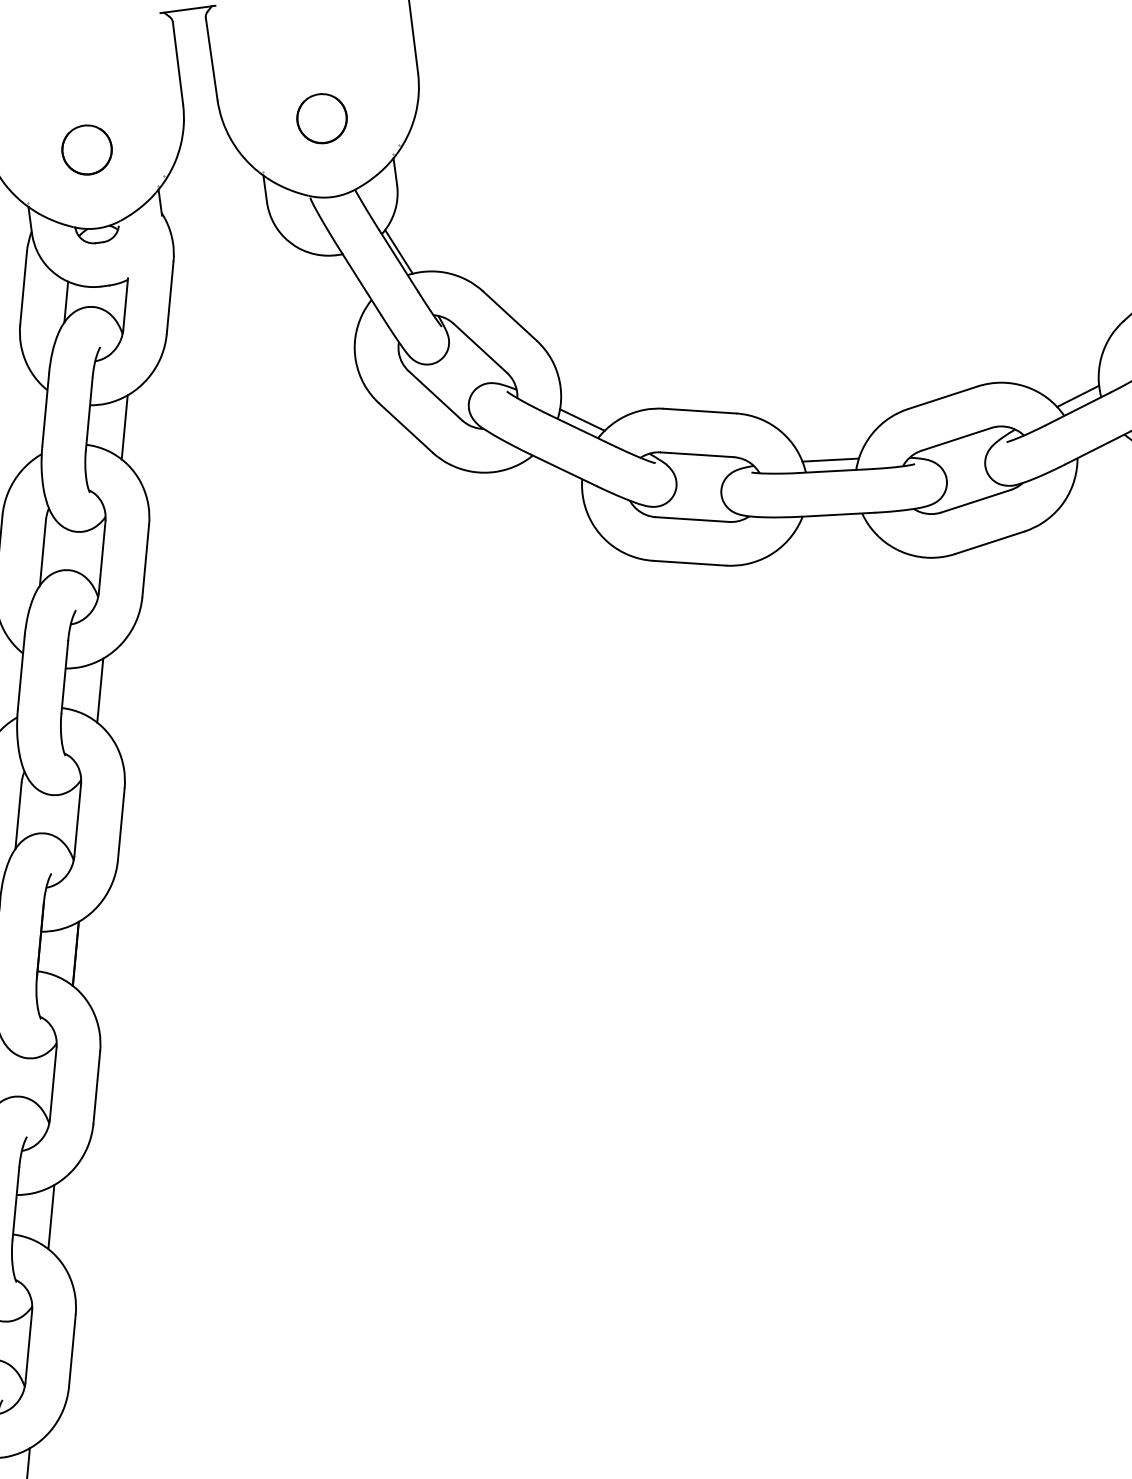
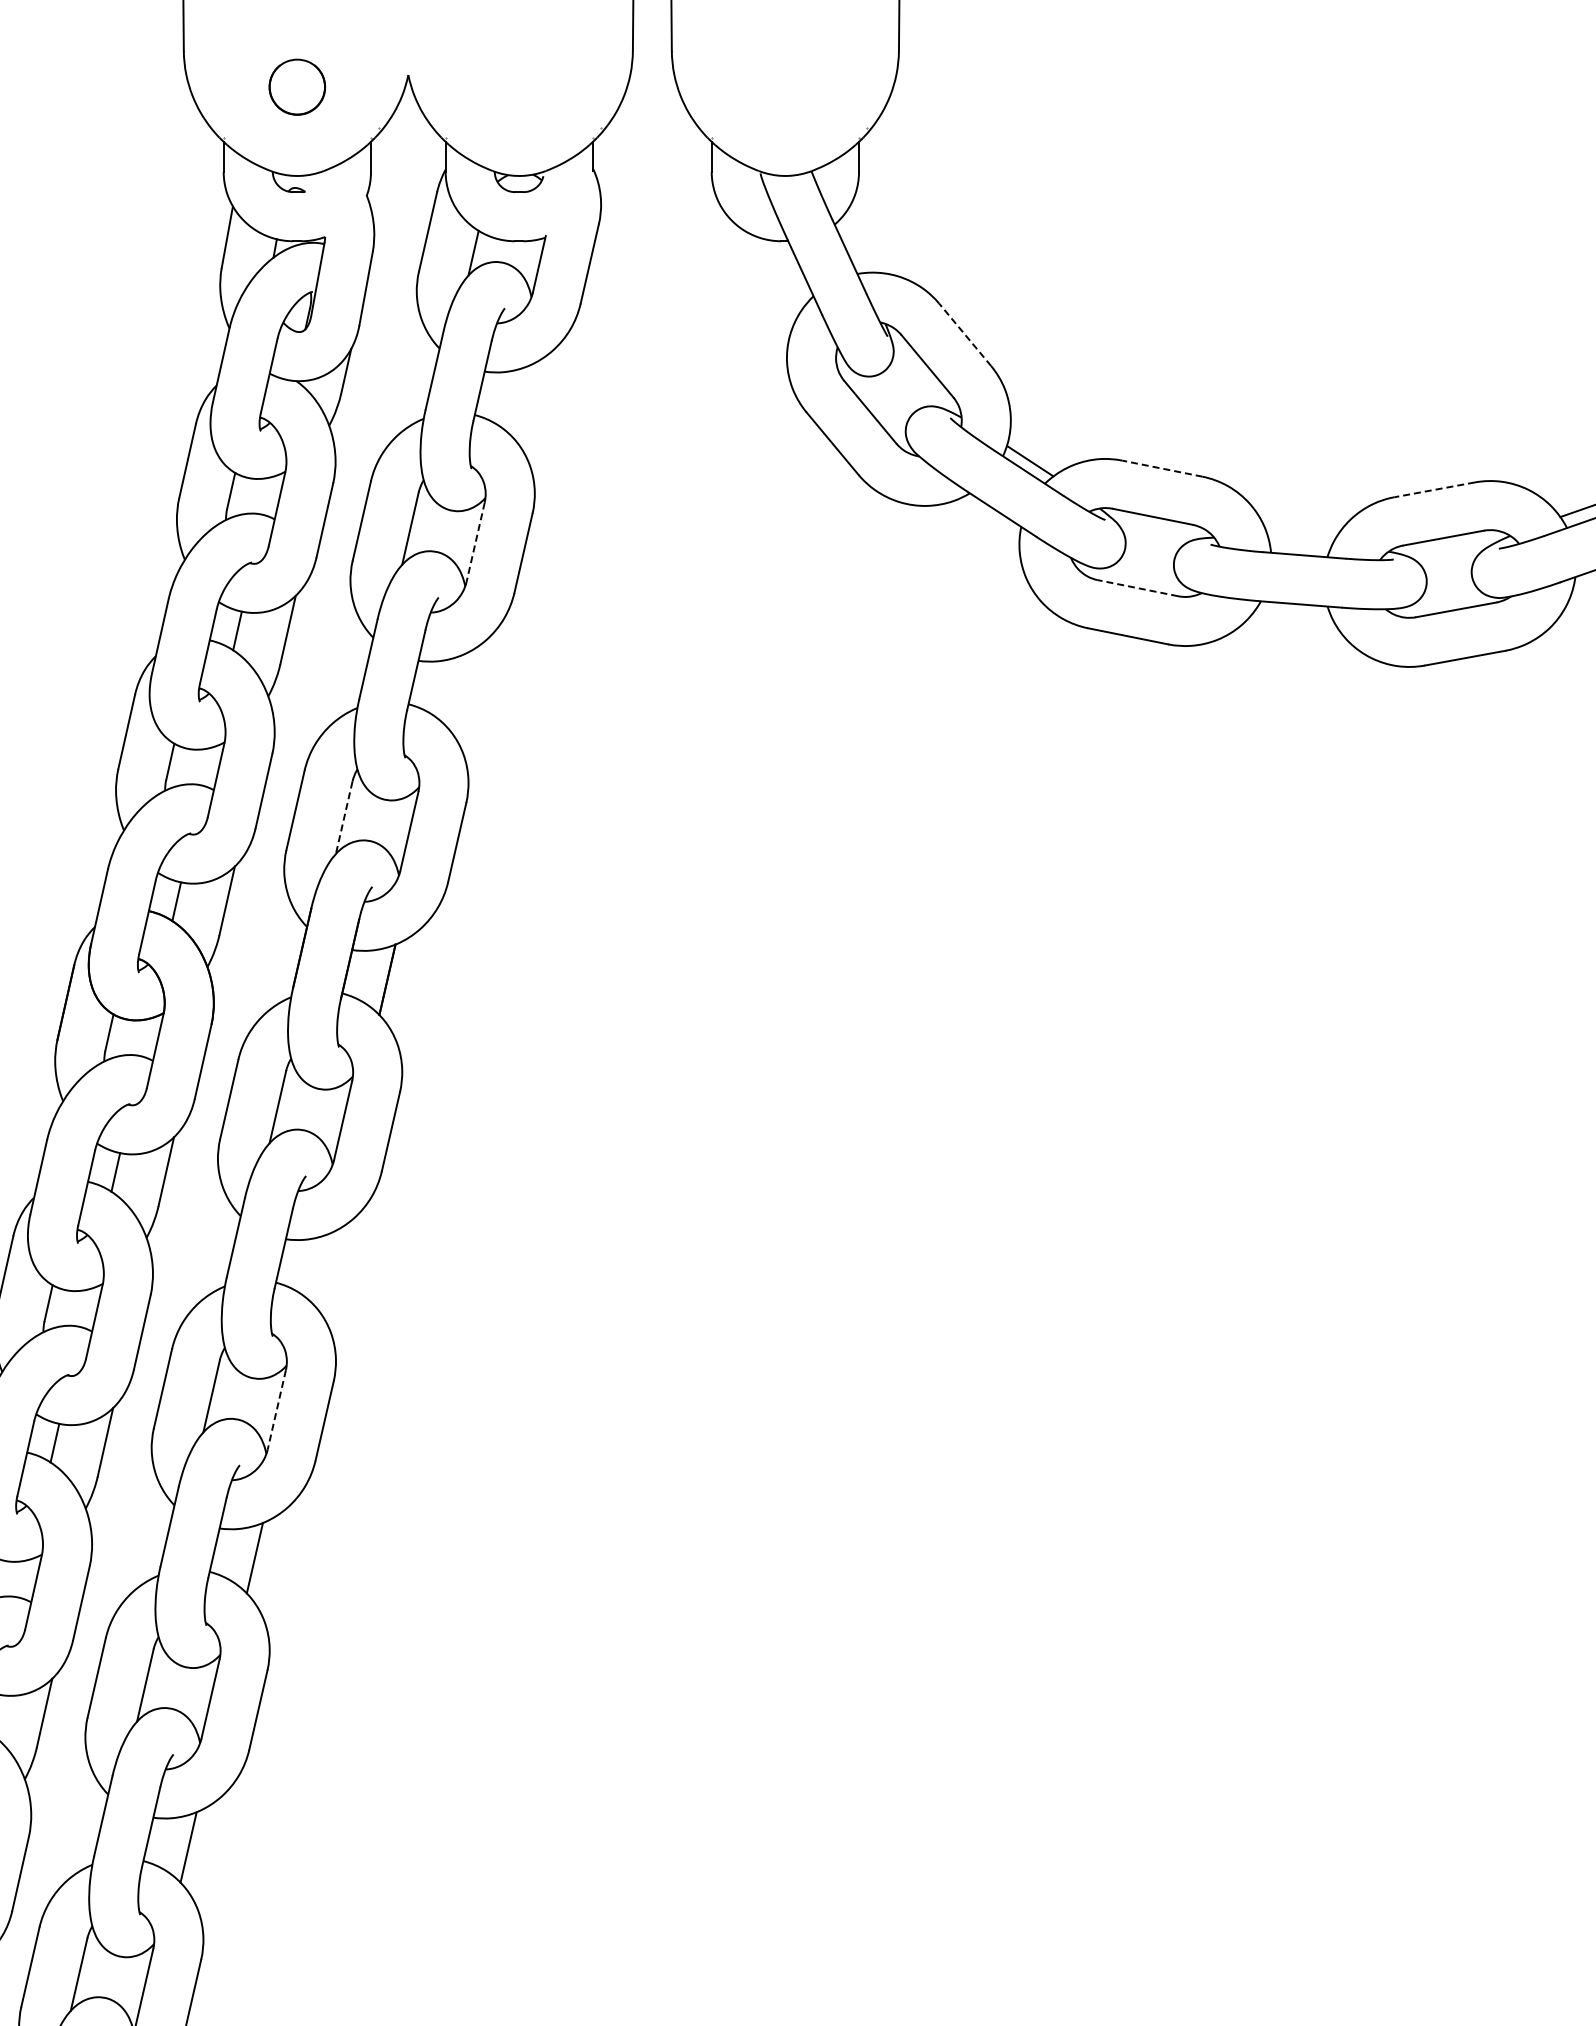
part: (322, 118) -> (785, 86), removed
part: (86, 149) -> (518, 86), removed
line: (399, 251) -> (851, 246), removed
line: (510, 315) -> (965, 334), solid -> dashed
line: (942, 397) -> (1434, 489), solid -> dashed
line: (700, 410) -> (1162, 468), solid -> dashed
line: (124, 427) -> (519, 401), removed
line: (830, 460) -> (1300, 542), removed
line: (692, 519) -> (1137, 588), solid -> dashed
line: (102, 557) -> (475, 542), solid -> dashed
line: (100, 690) -> (453, 690), removed
line: (18, 816) -> (344, 818), solid -> dashed
line: (51, 1216) -> (321, 1268), removed
line: (28, 1346) -> (276, 1409), solid -> dashed

